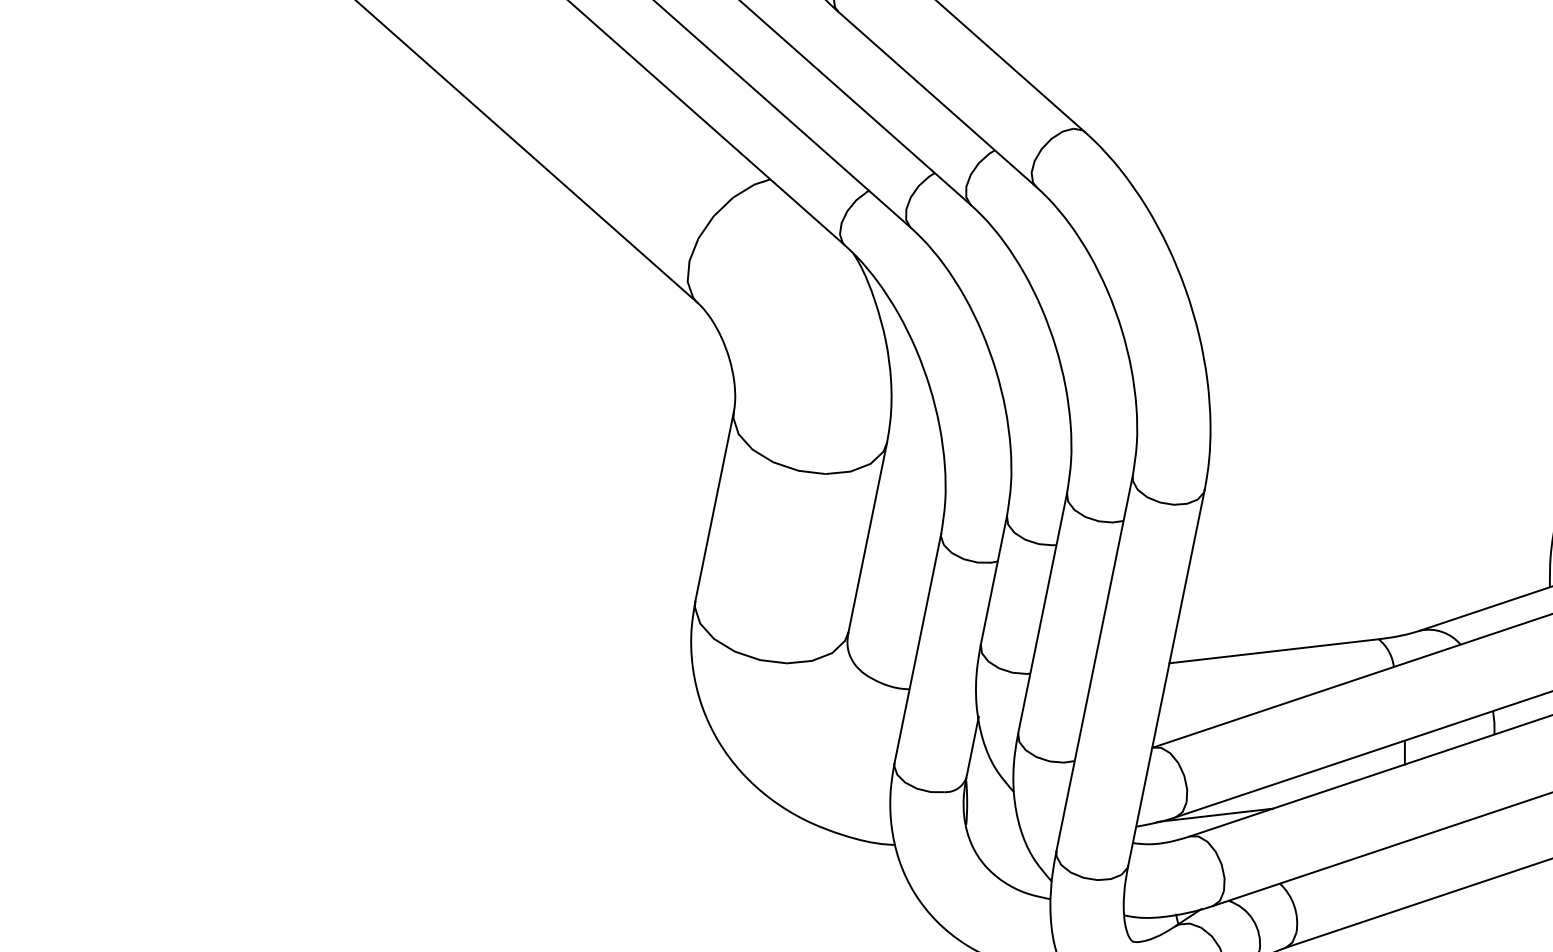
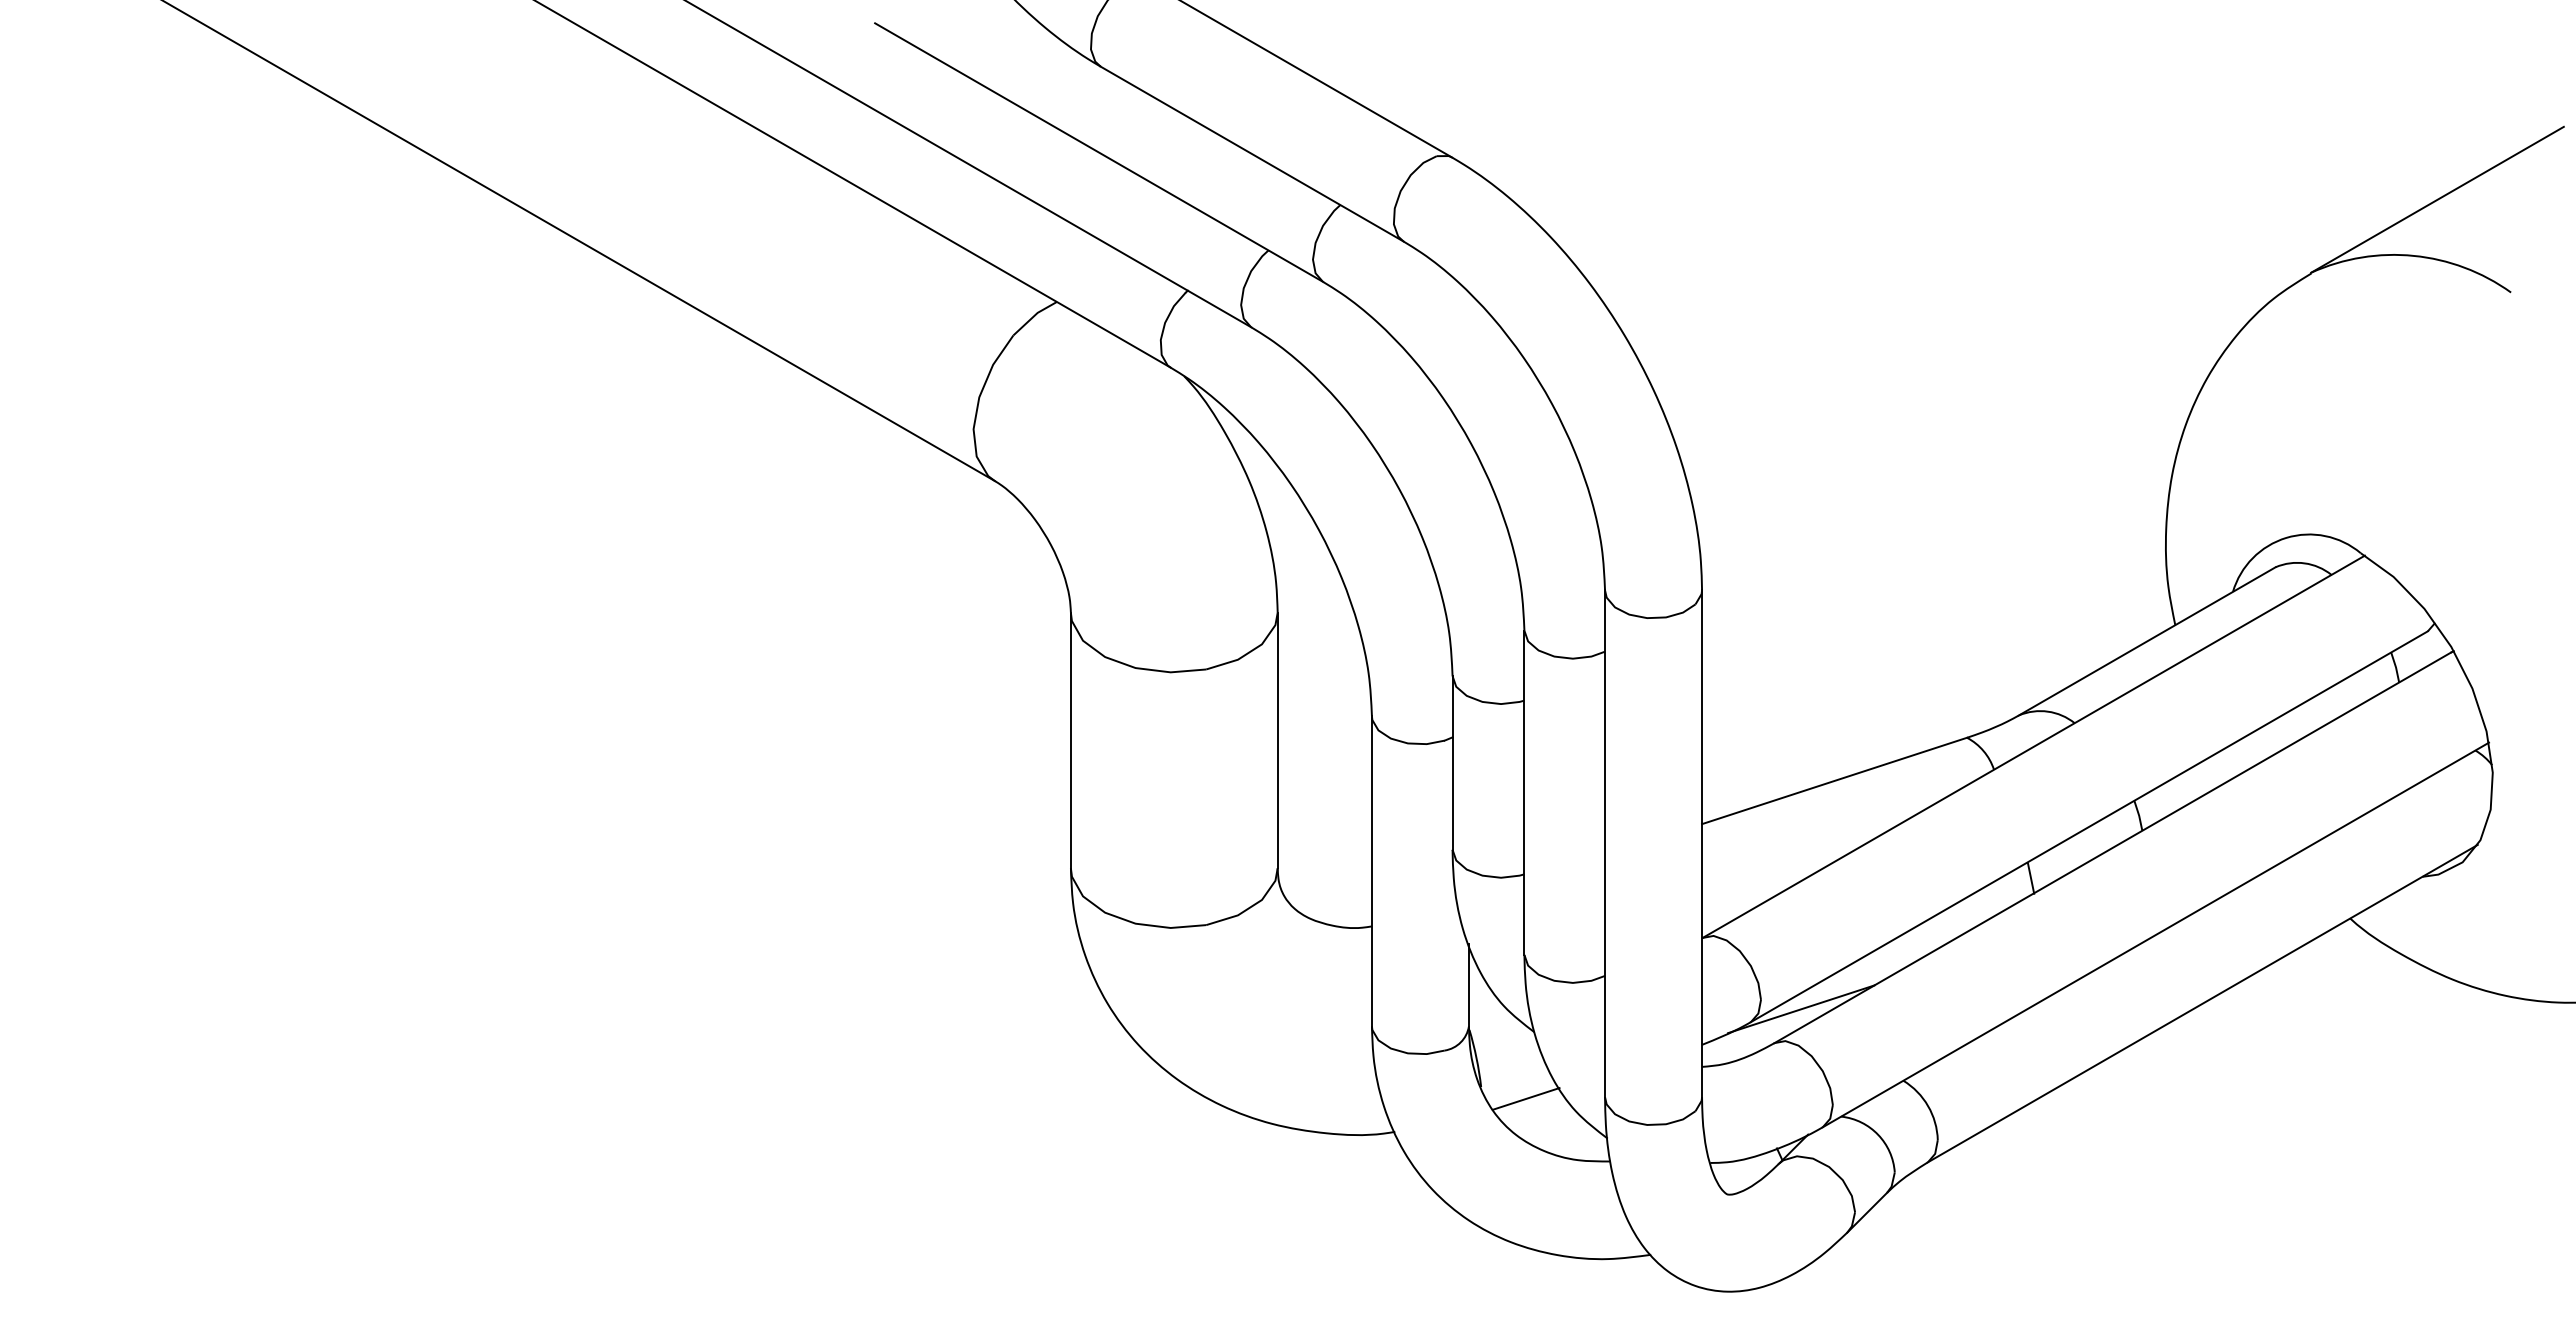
line: (997, 839) -> (1525, 1098), added

